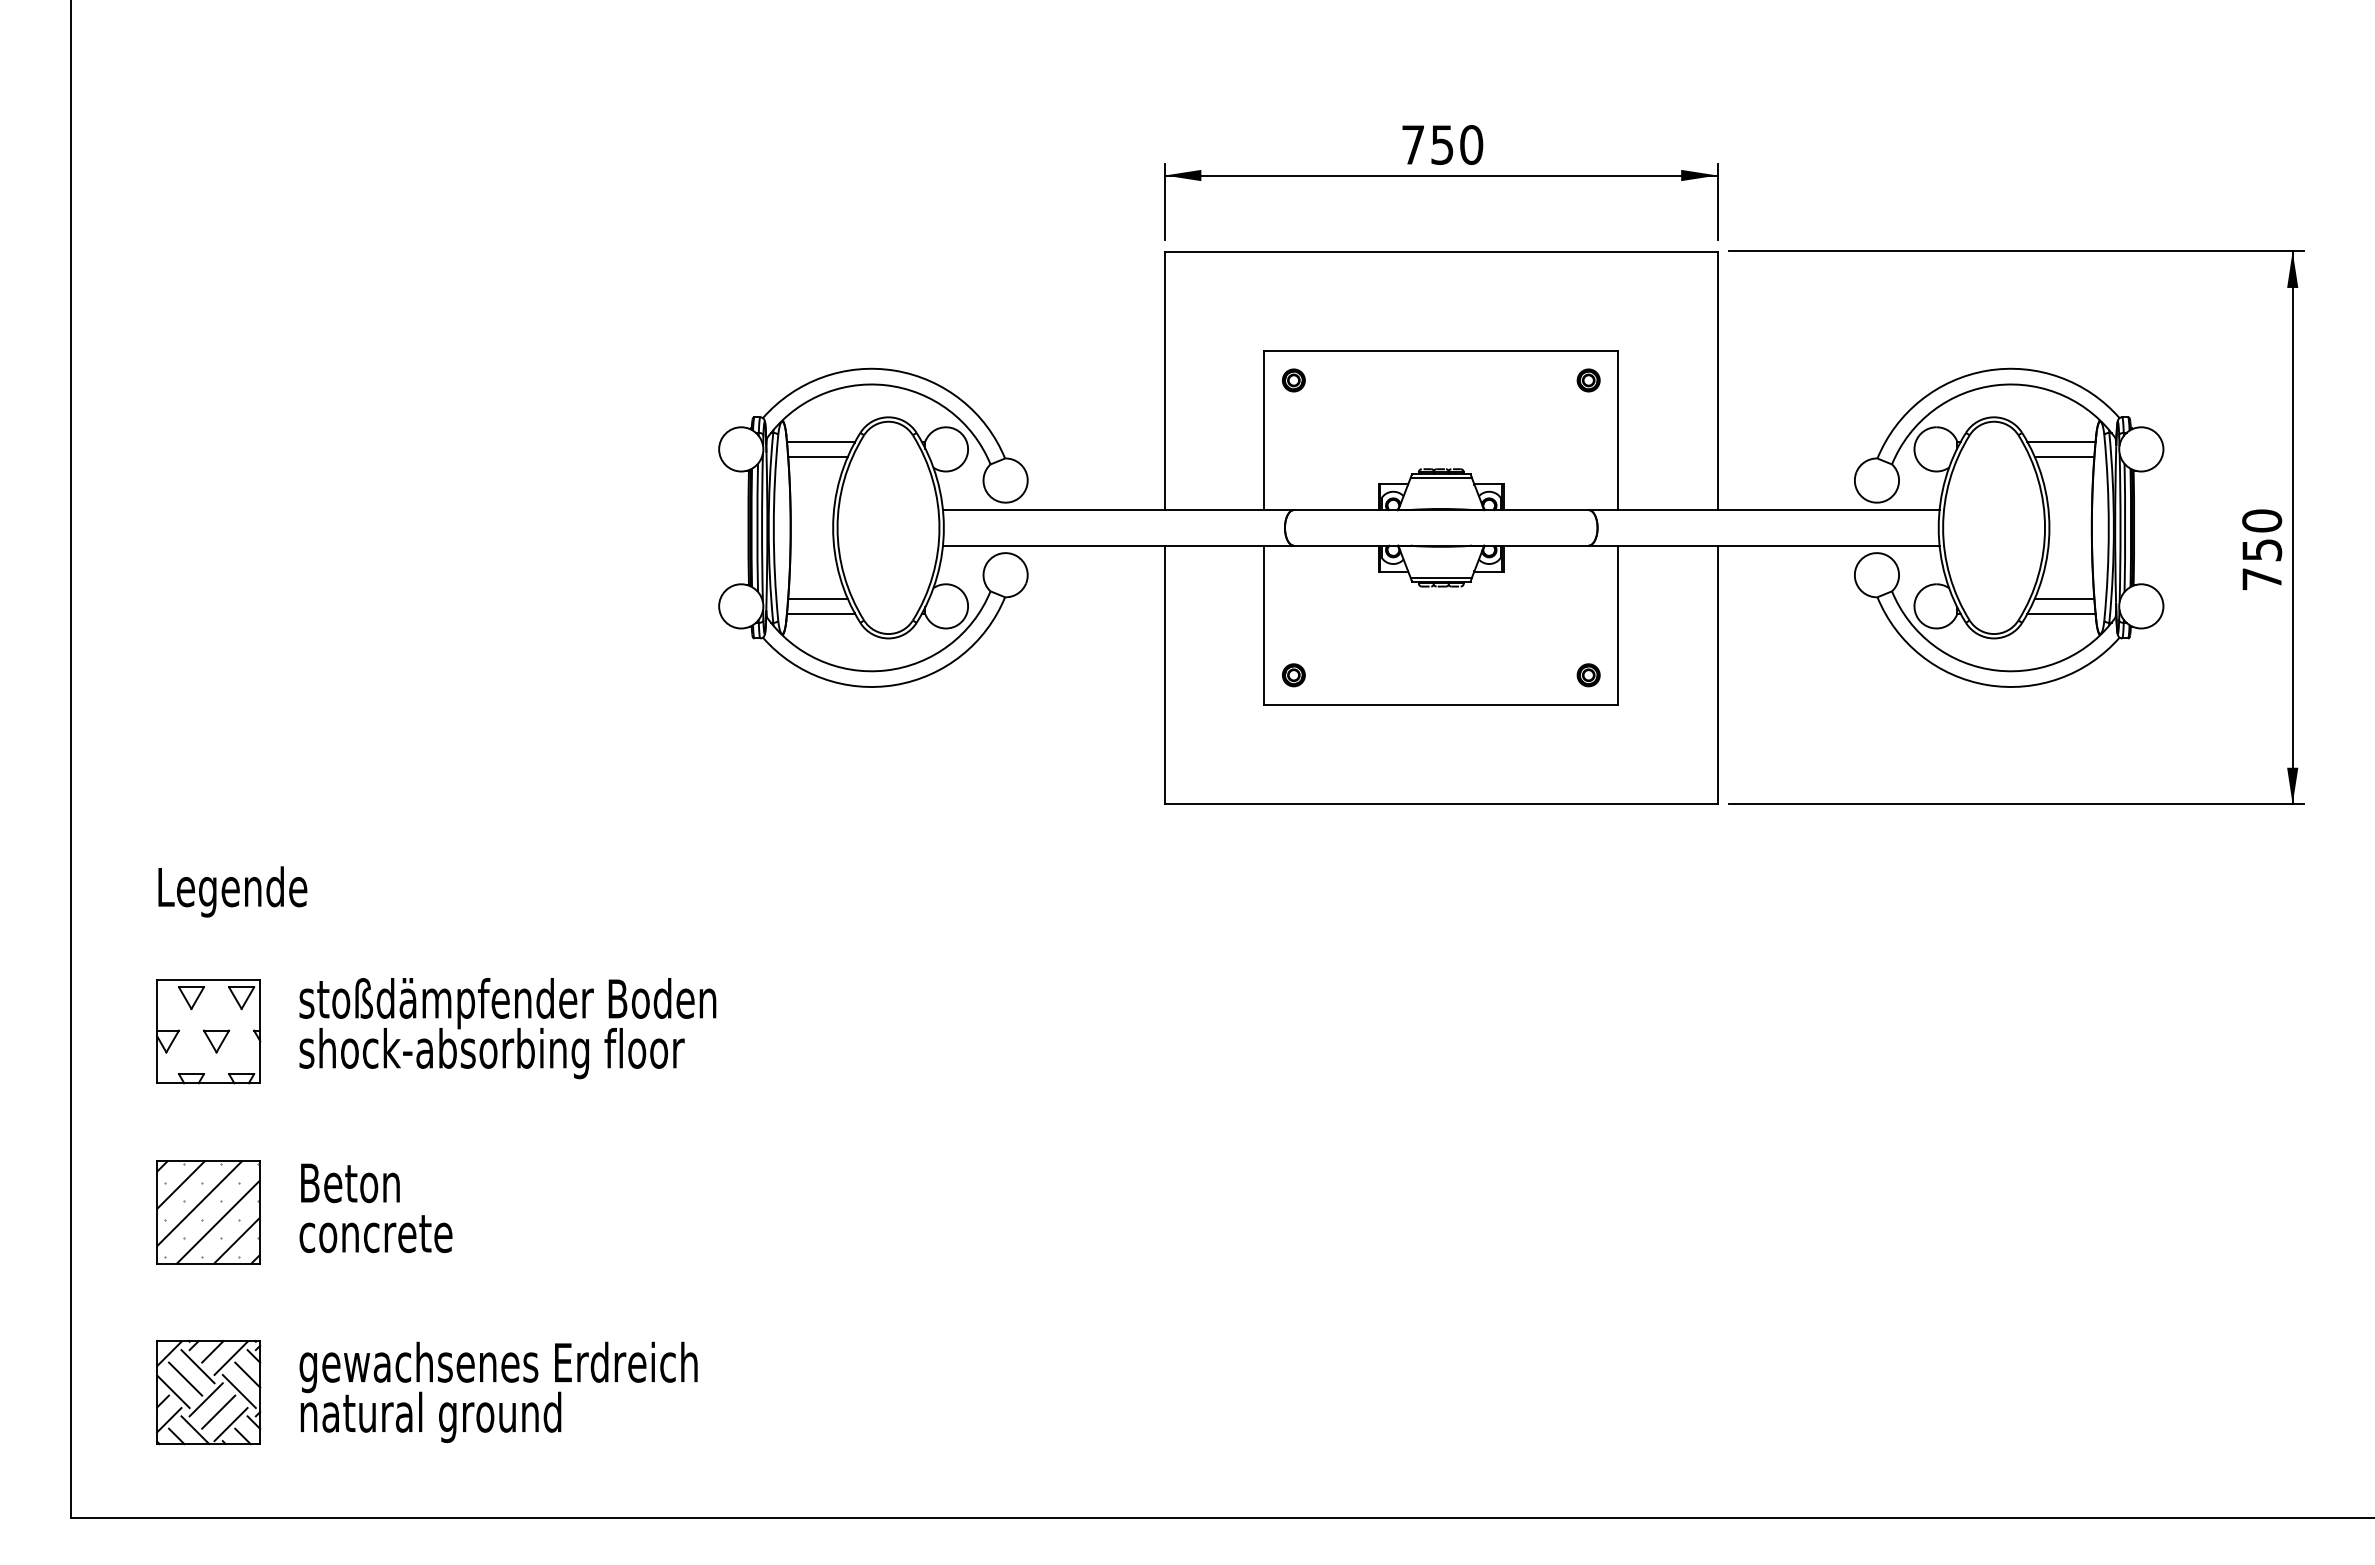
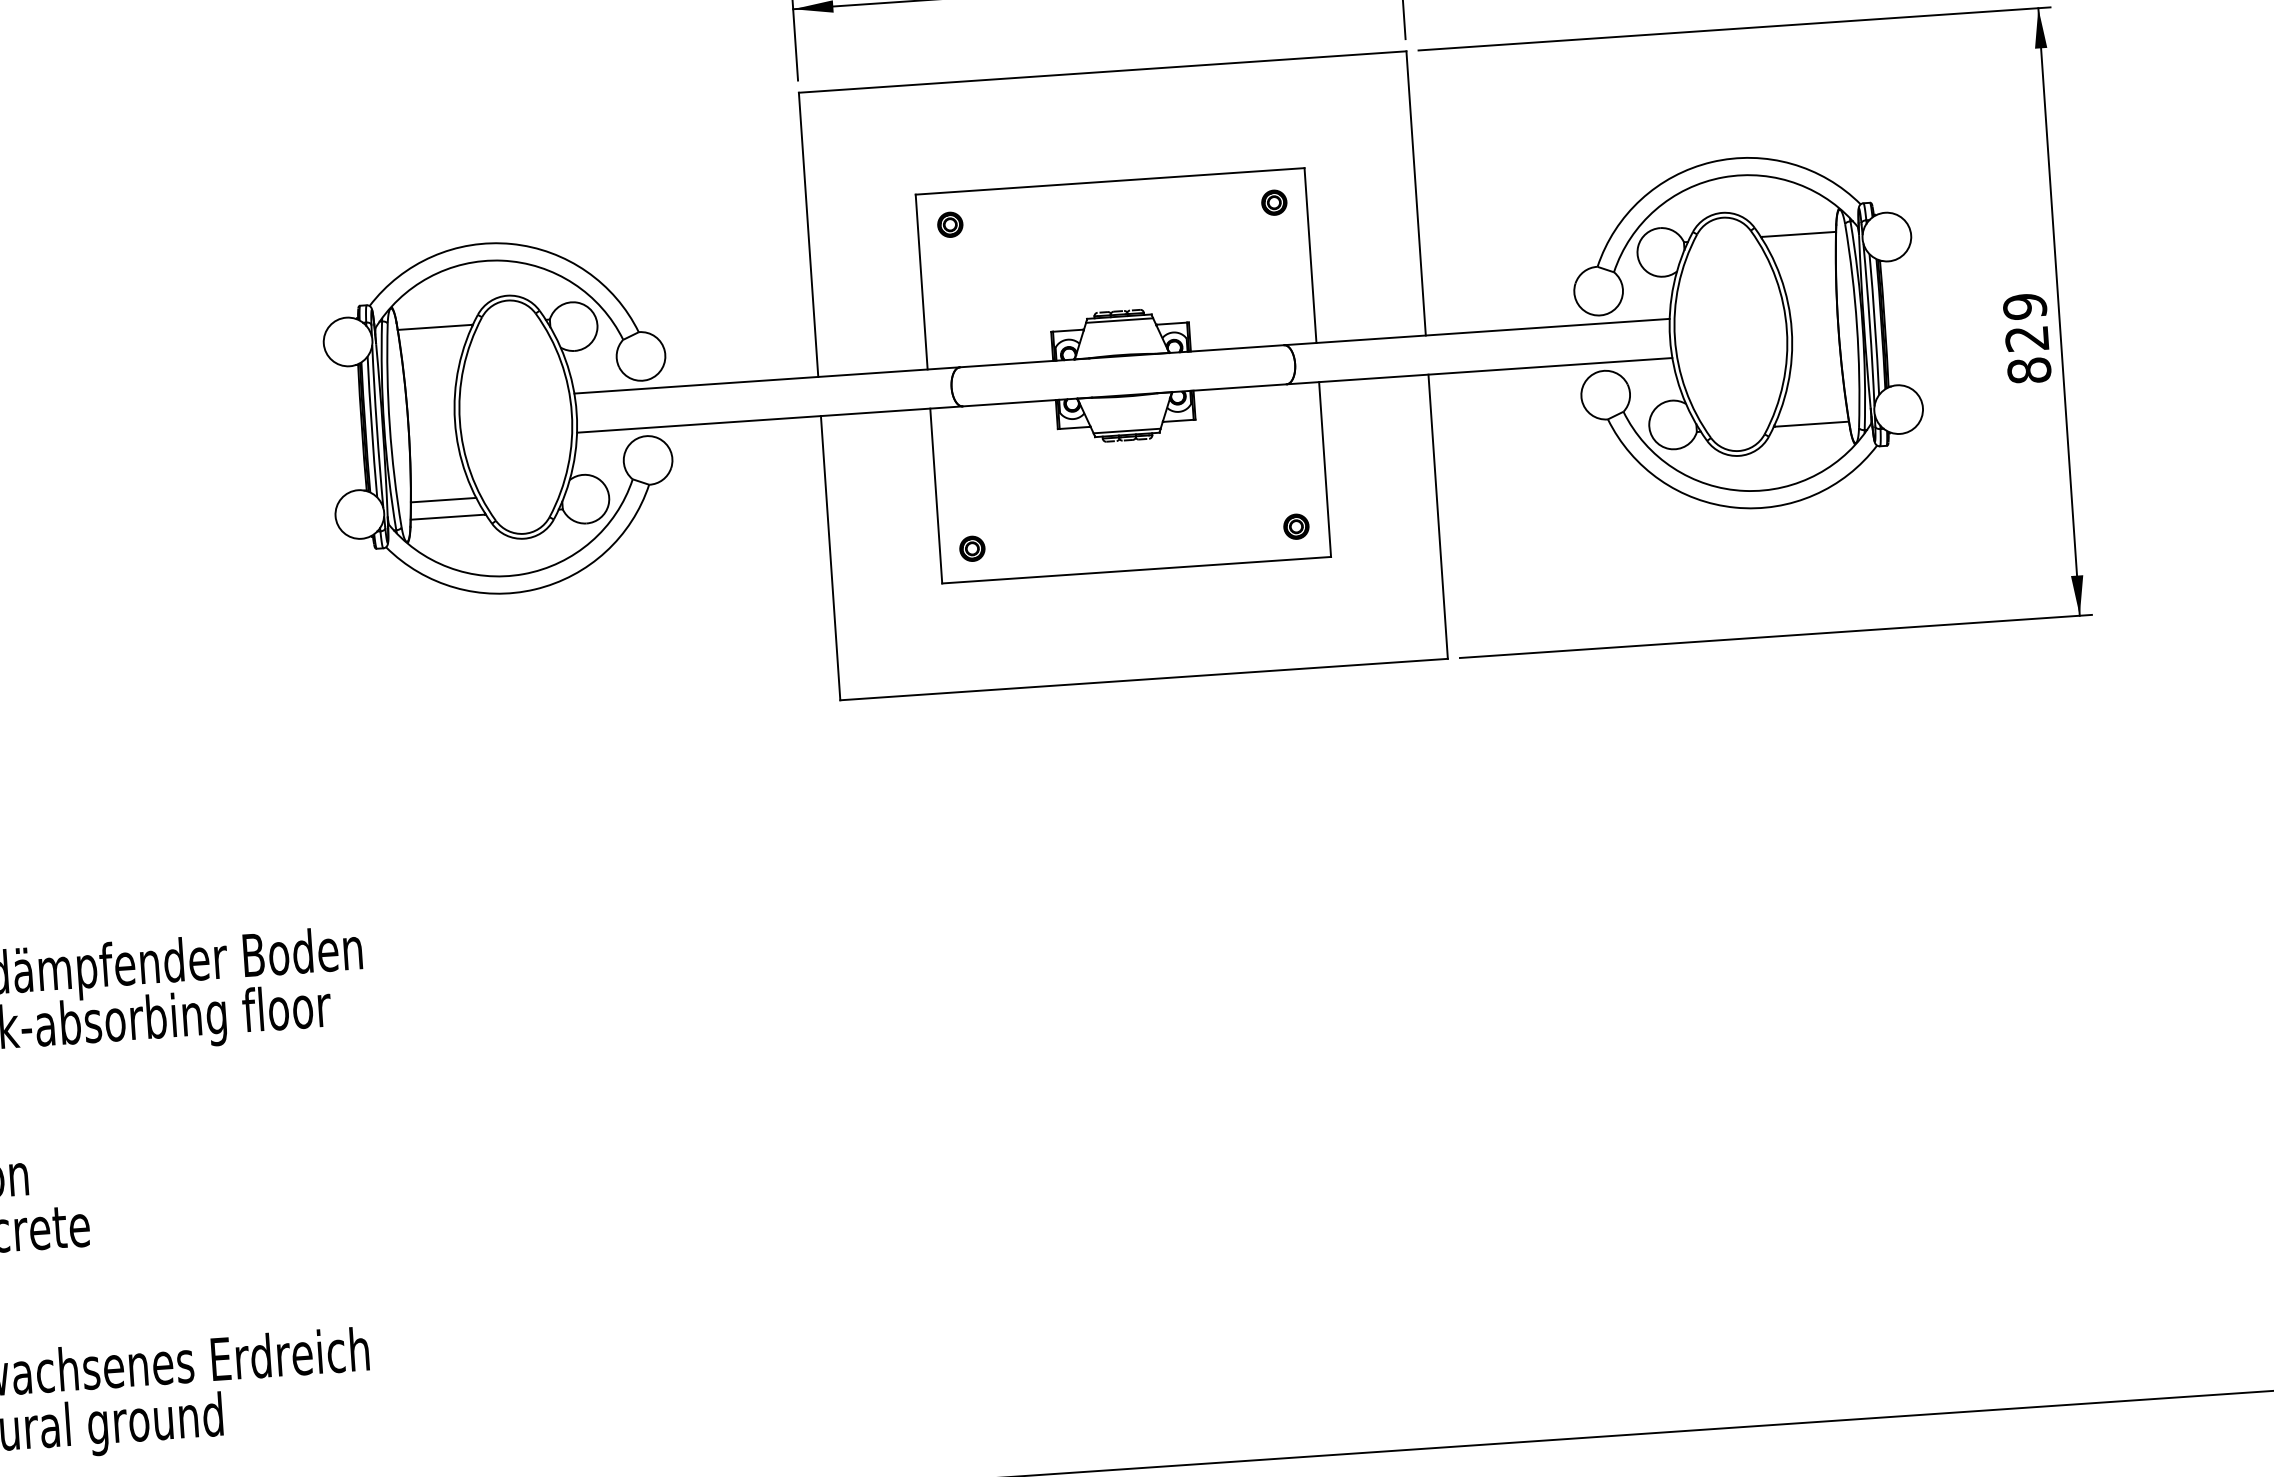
line: (817, 457) -> (432, 345), removed
line: (2064, 457) -> (1803, 251), removed
text: (2262, 549) -> (2027, 338), 750 -> 829
line: (2064, 598) -> (1813, 406), removed

